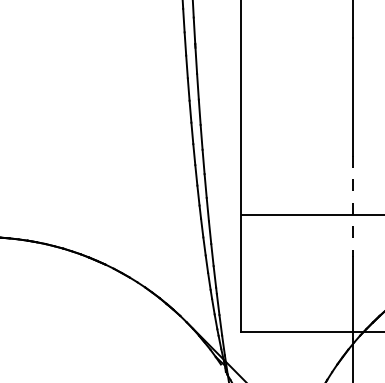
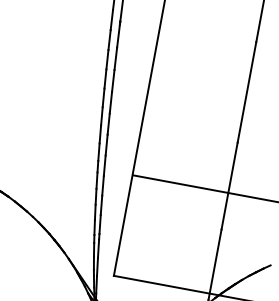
line: (352, 206) -> (229, 186), dashed -> solid

